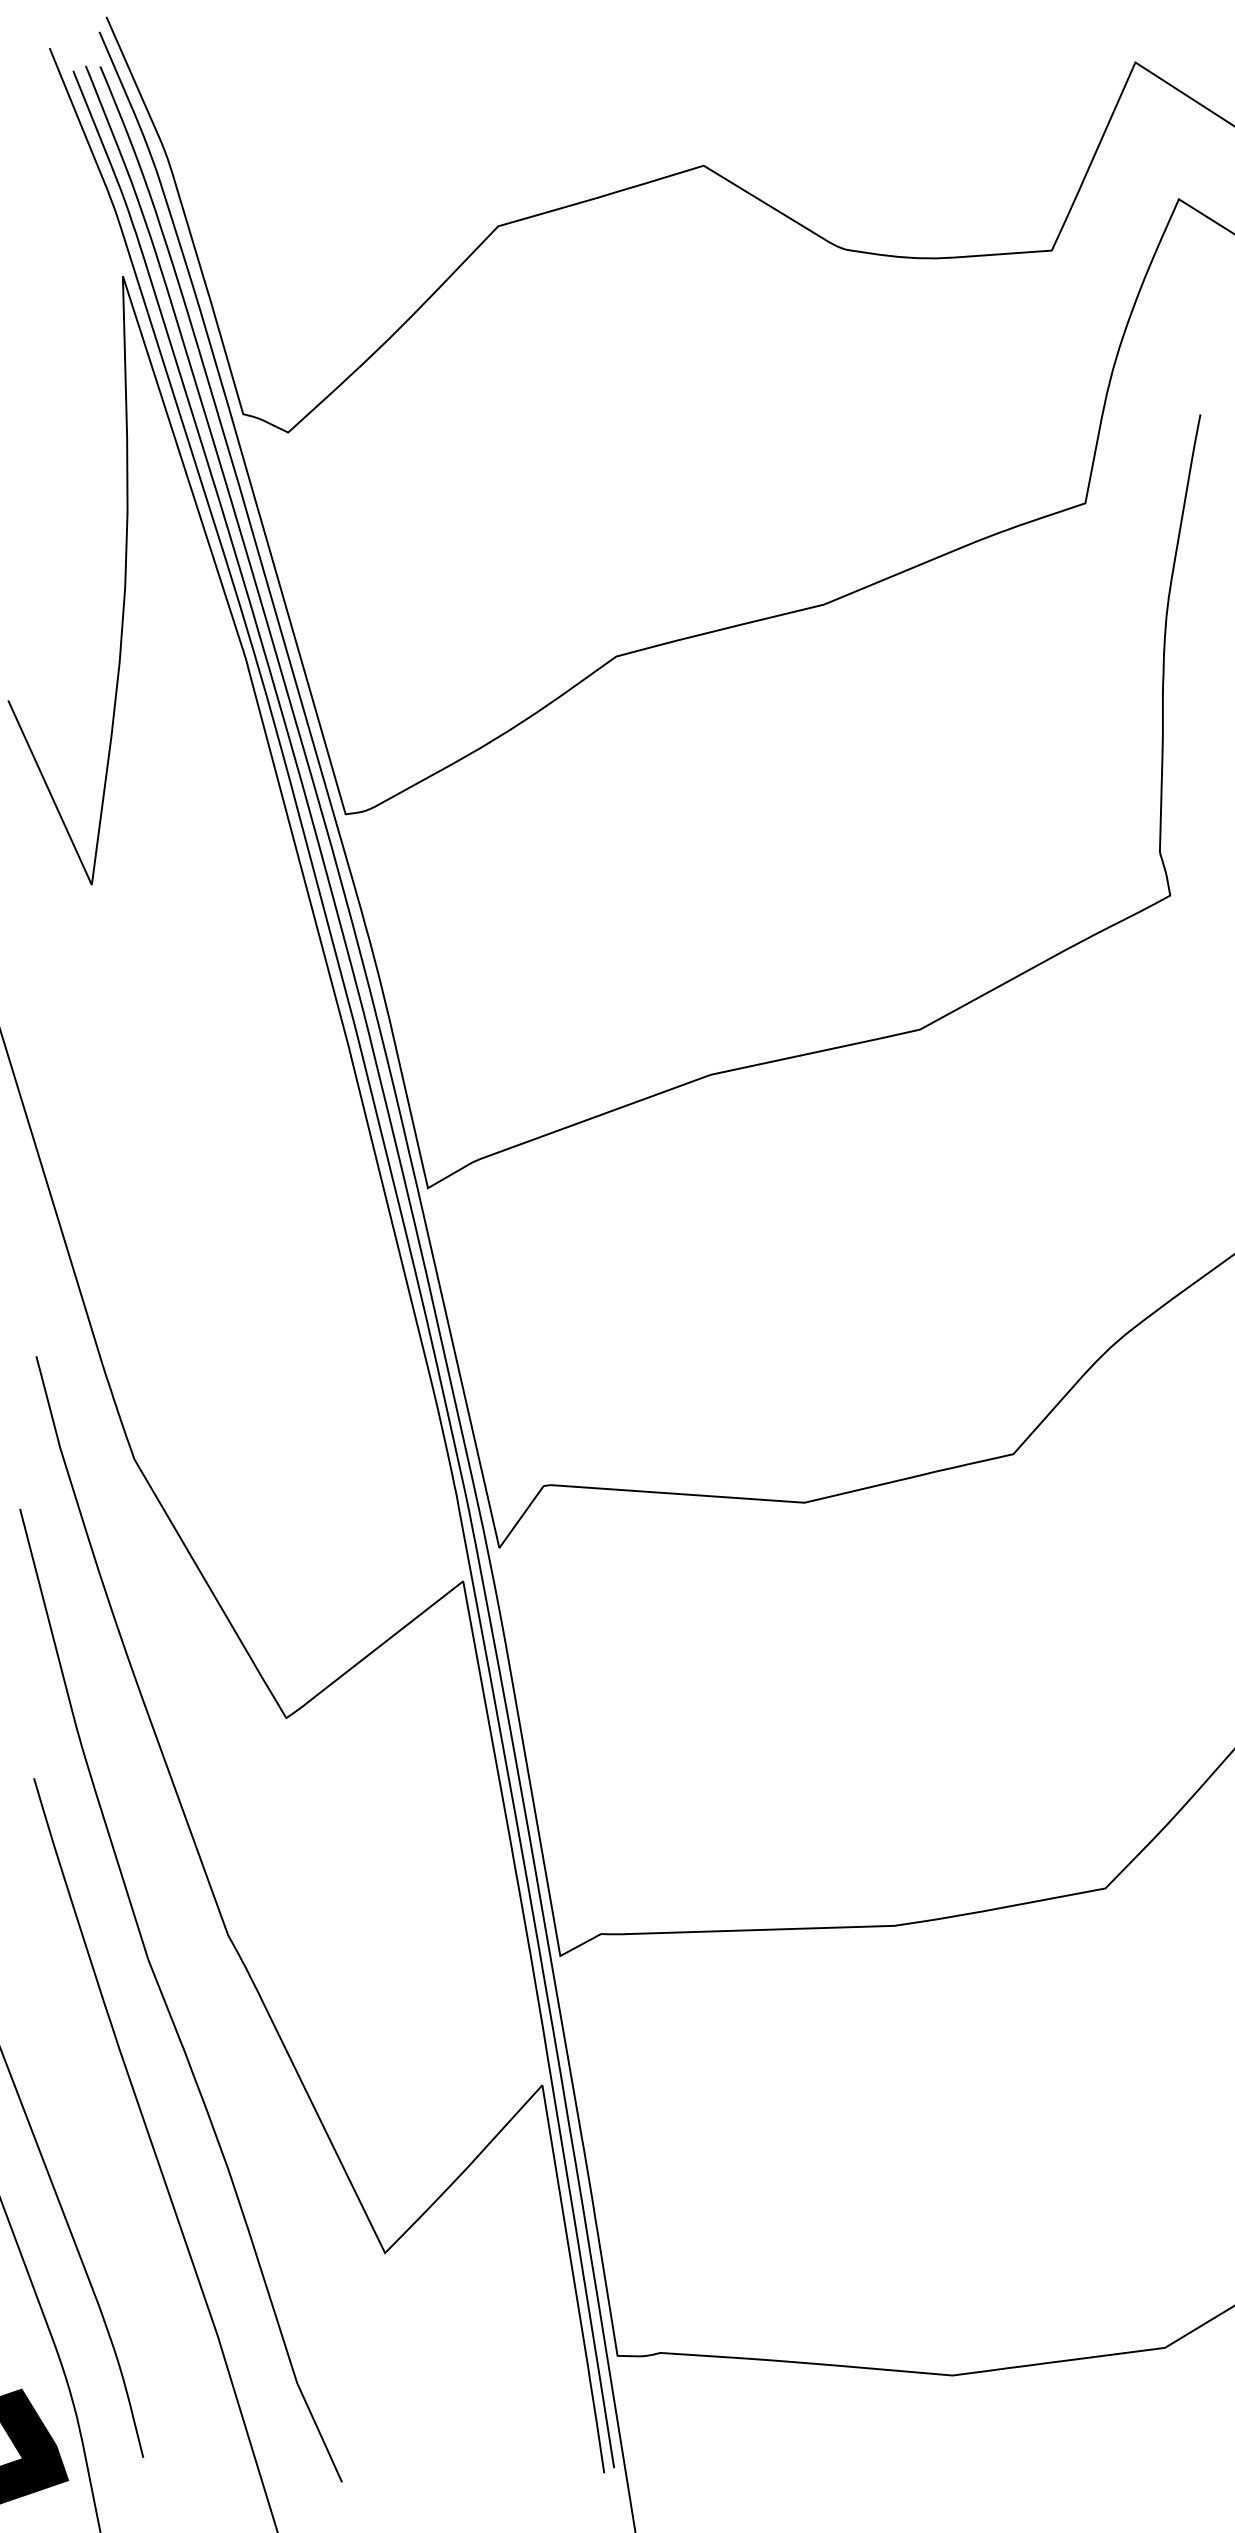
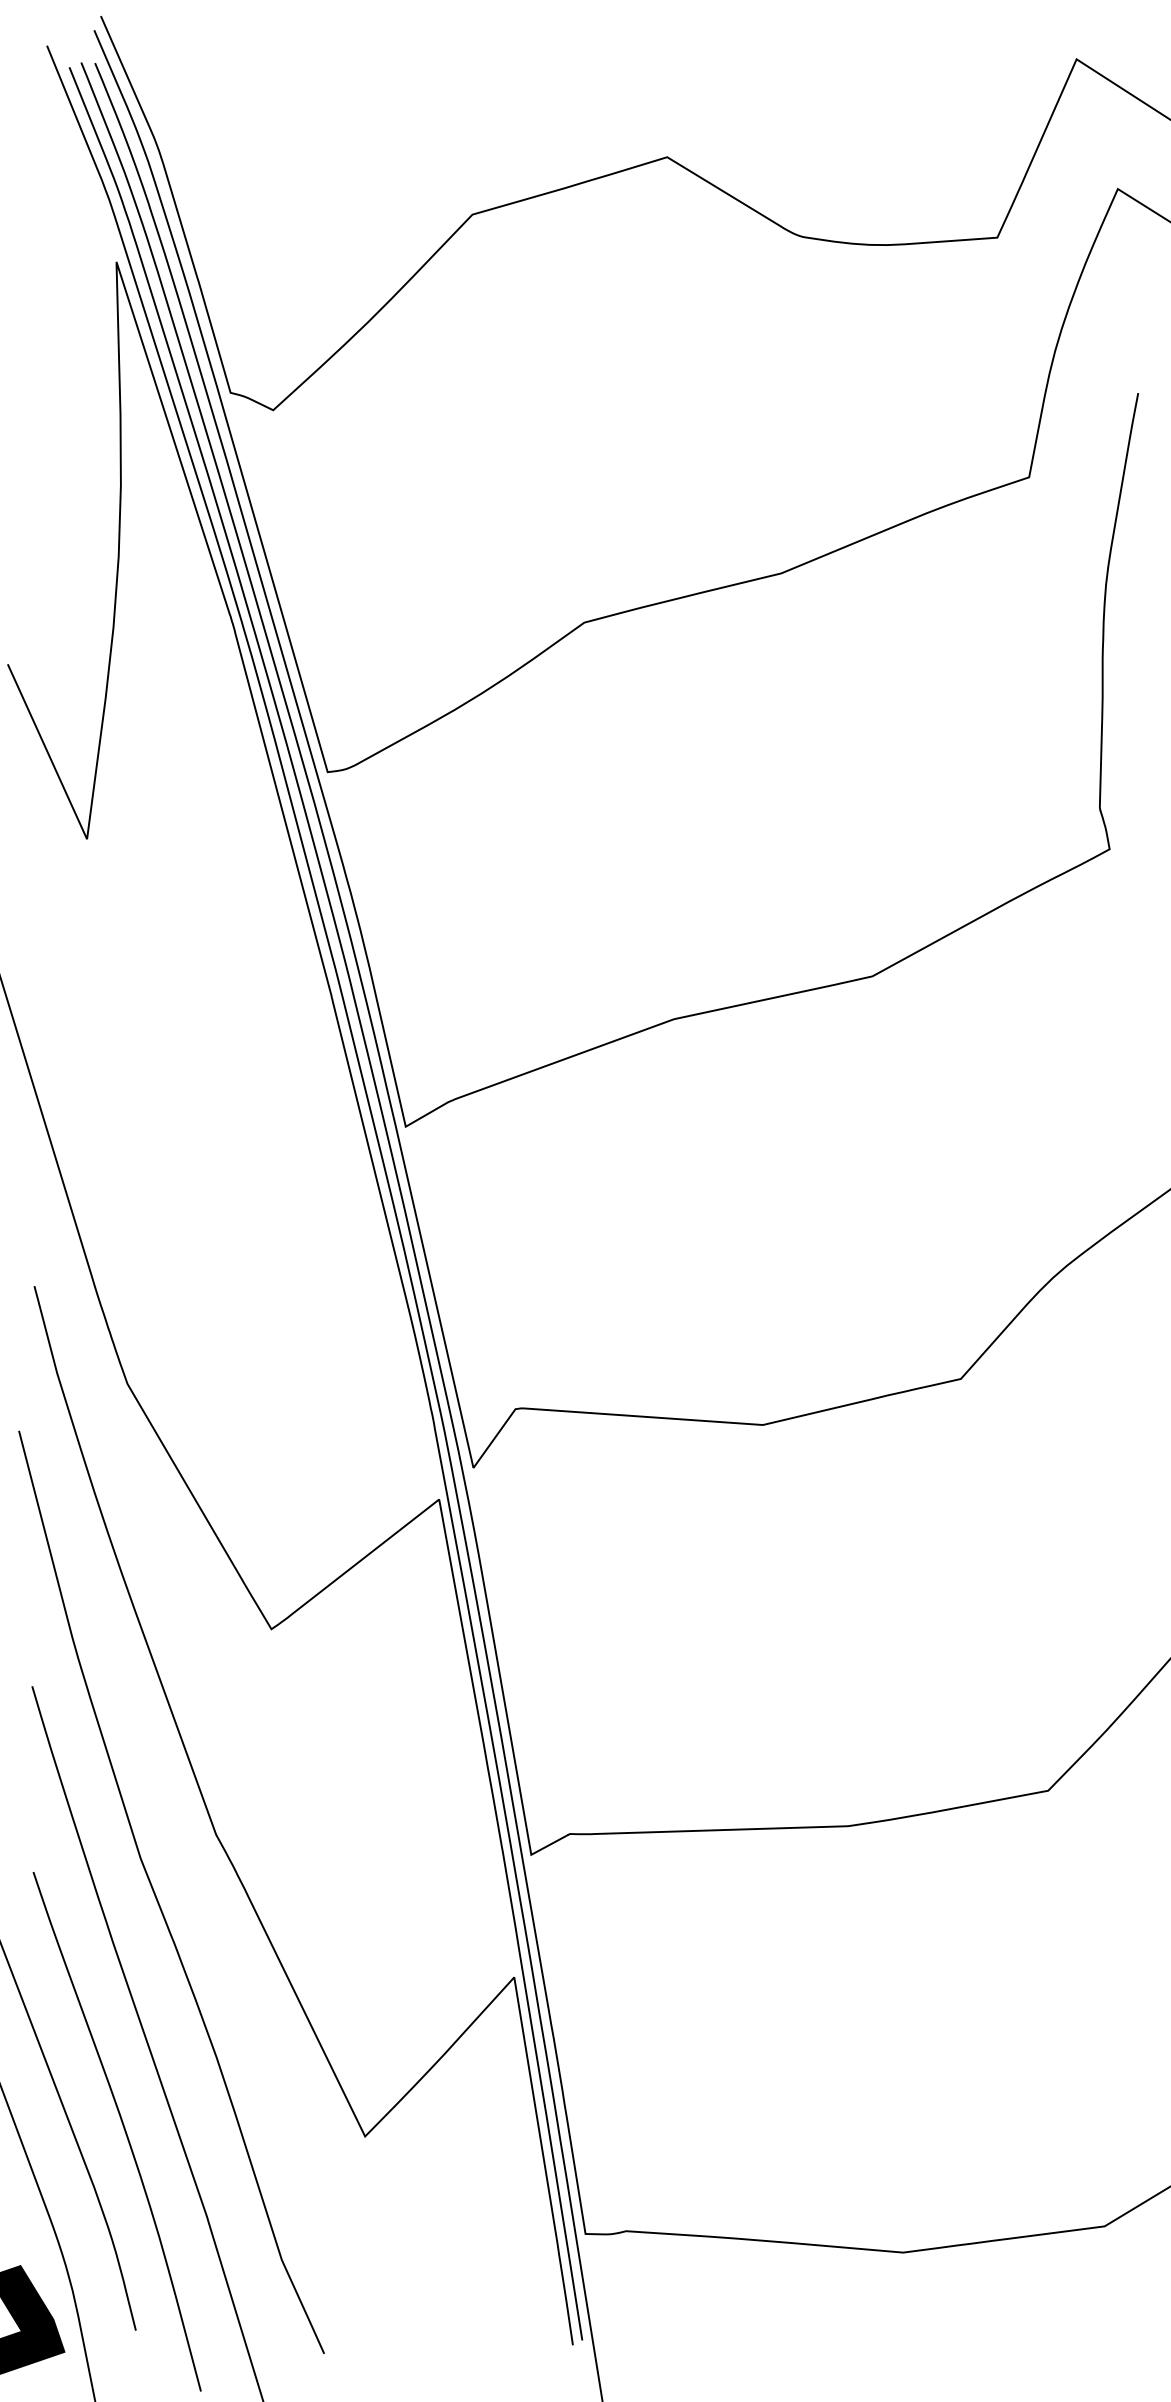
curve: (130, 2244) -> (123, 2128), added

